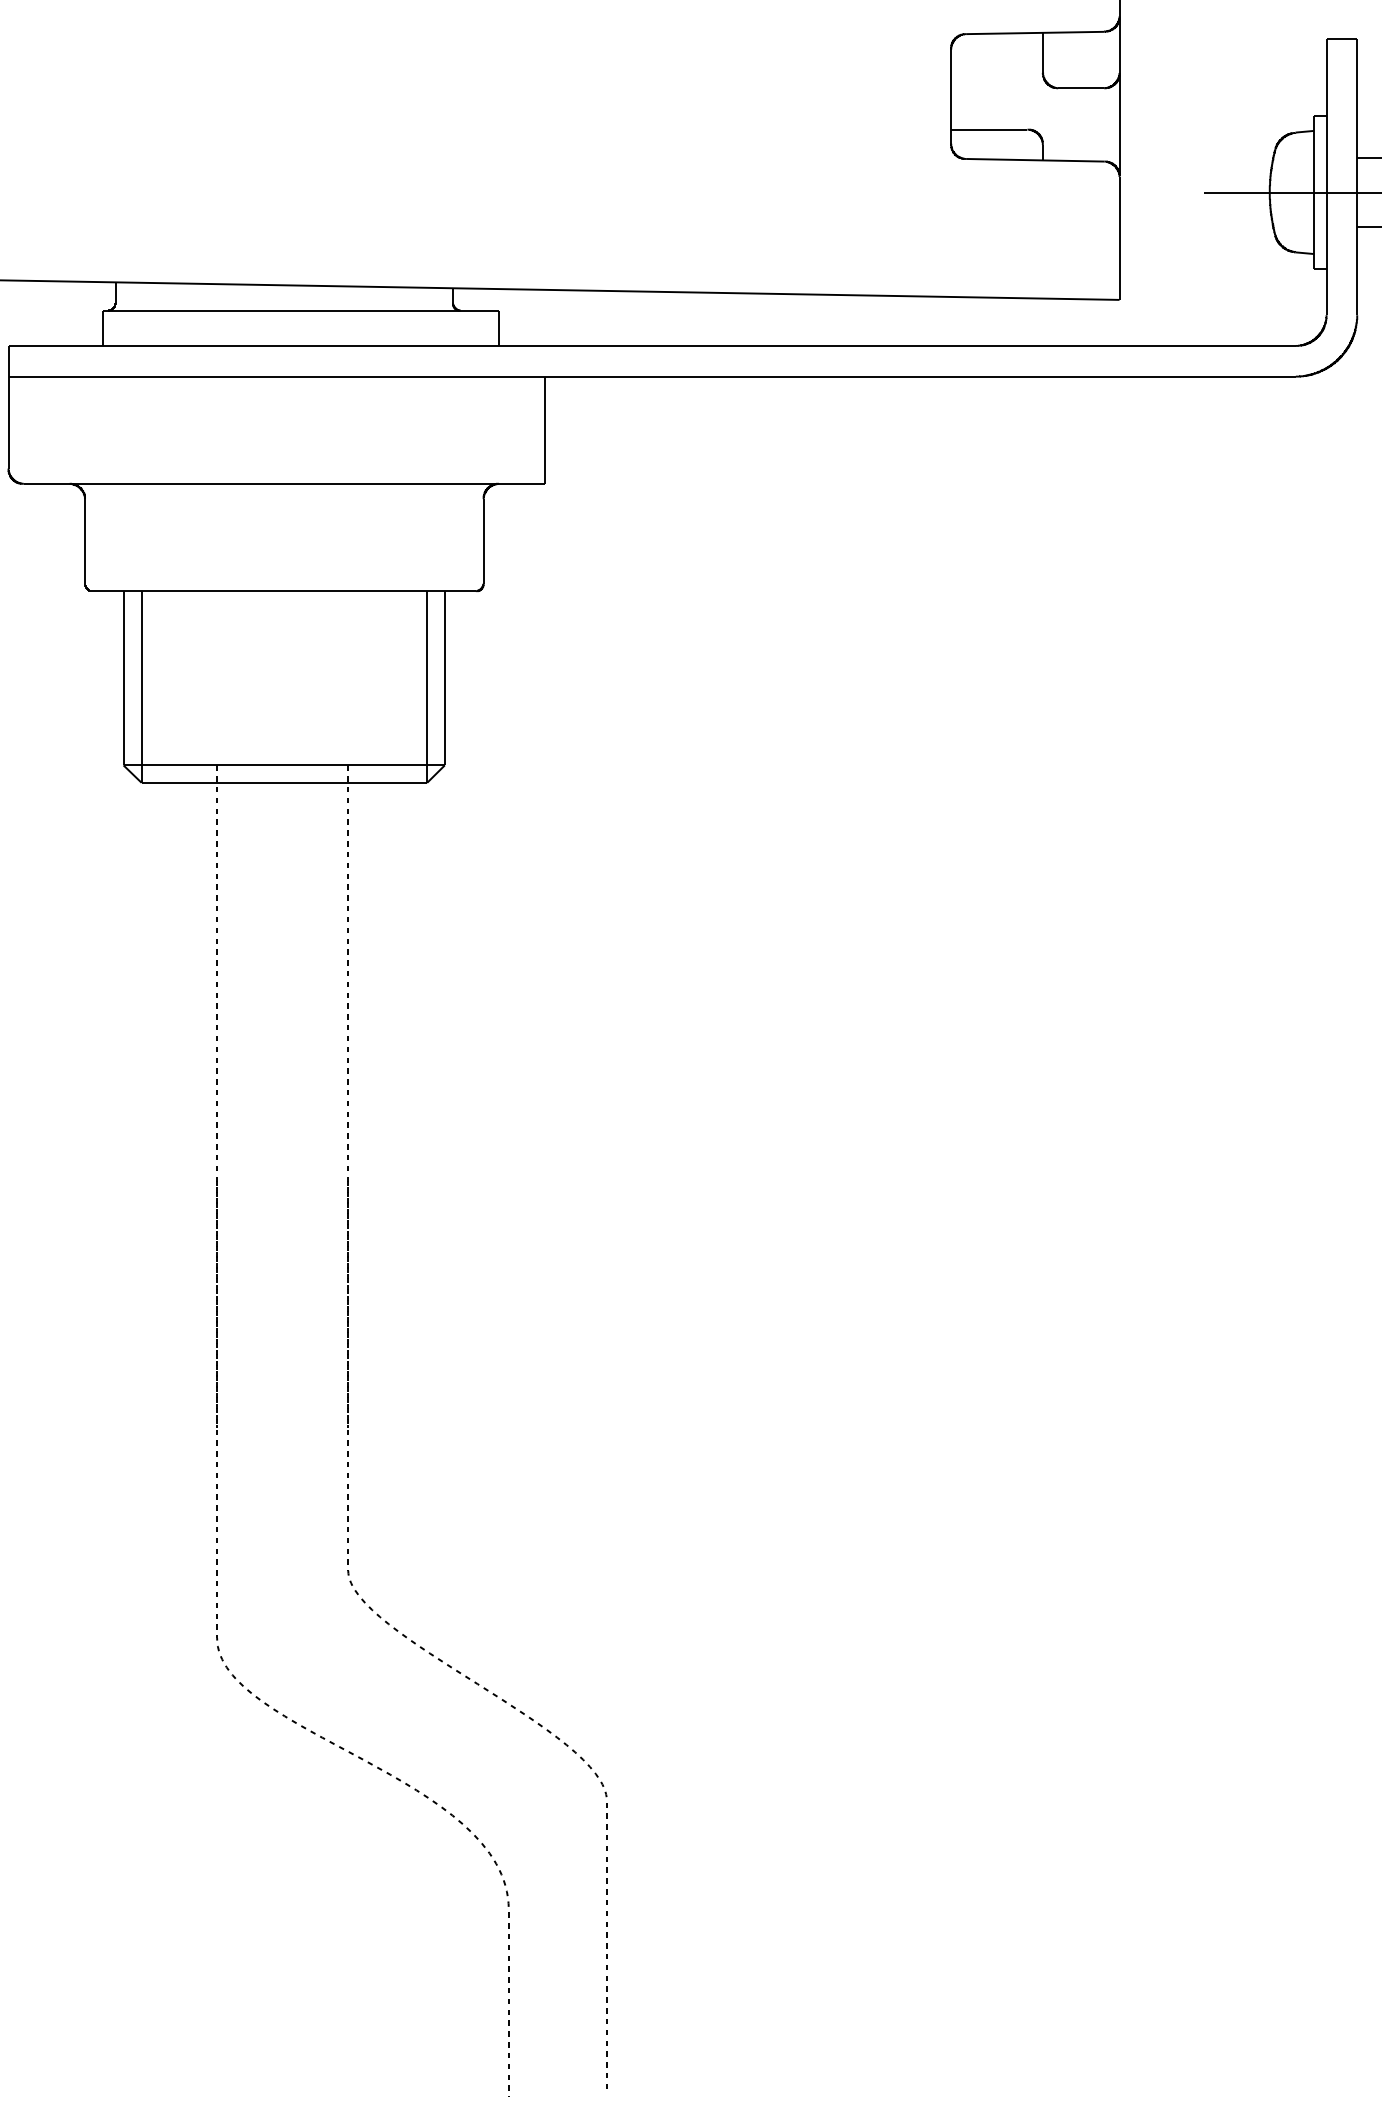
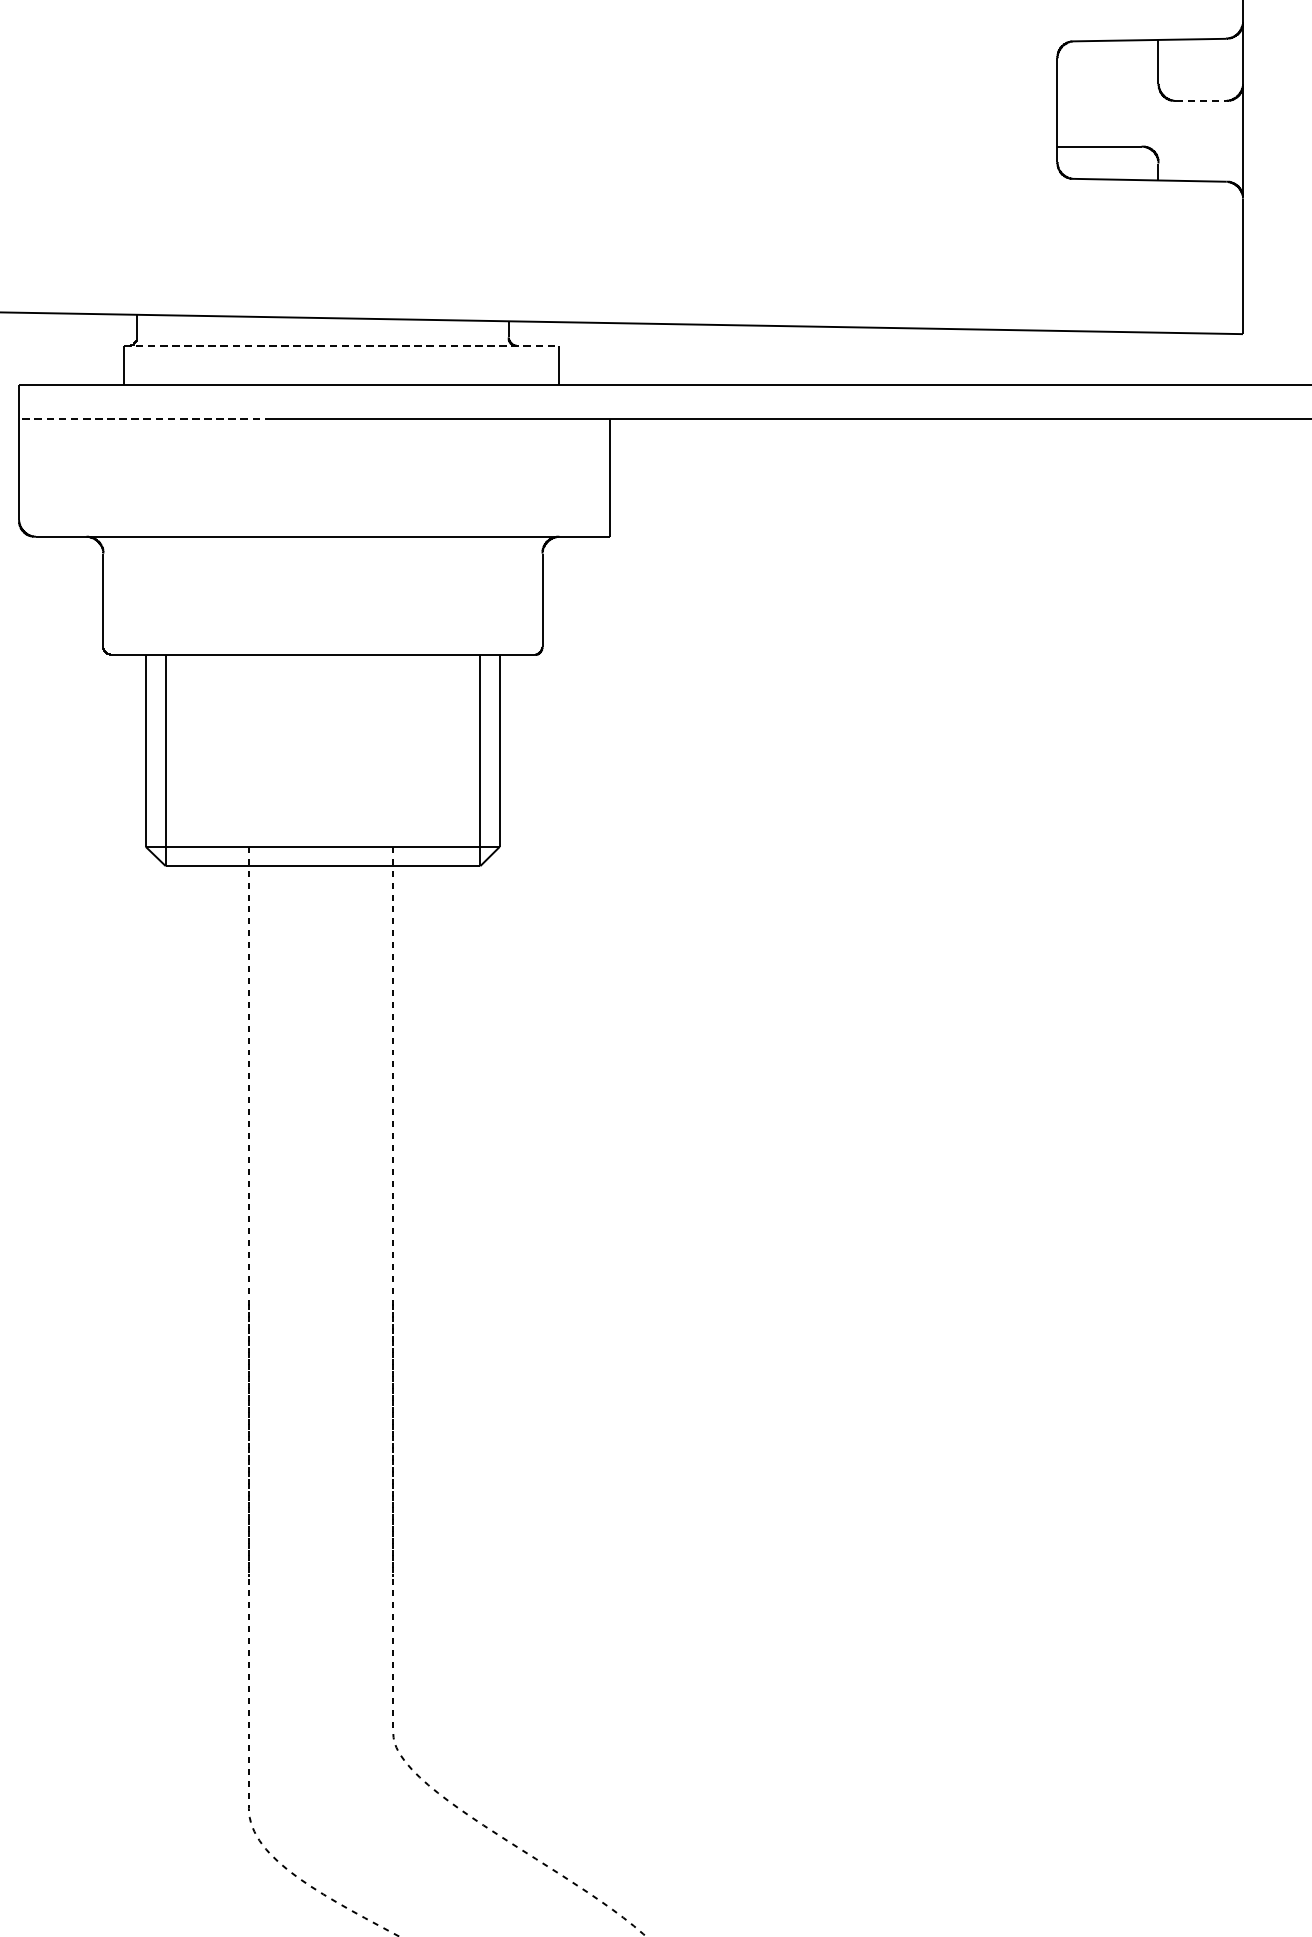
line: (1081, 88) -> (1201, 101), solid -> dashed
line: (301, 310) -> (341, 345), solid -> dashed
line: (123, 376) -> (145, 418), solid -> dashed

